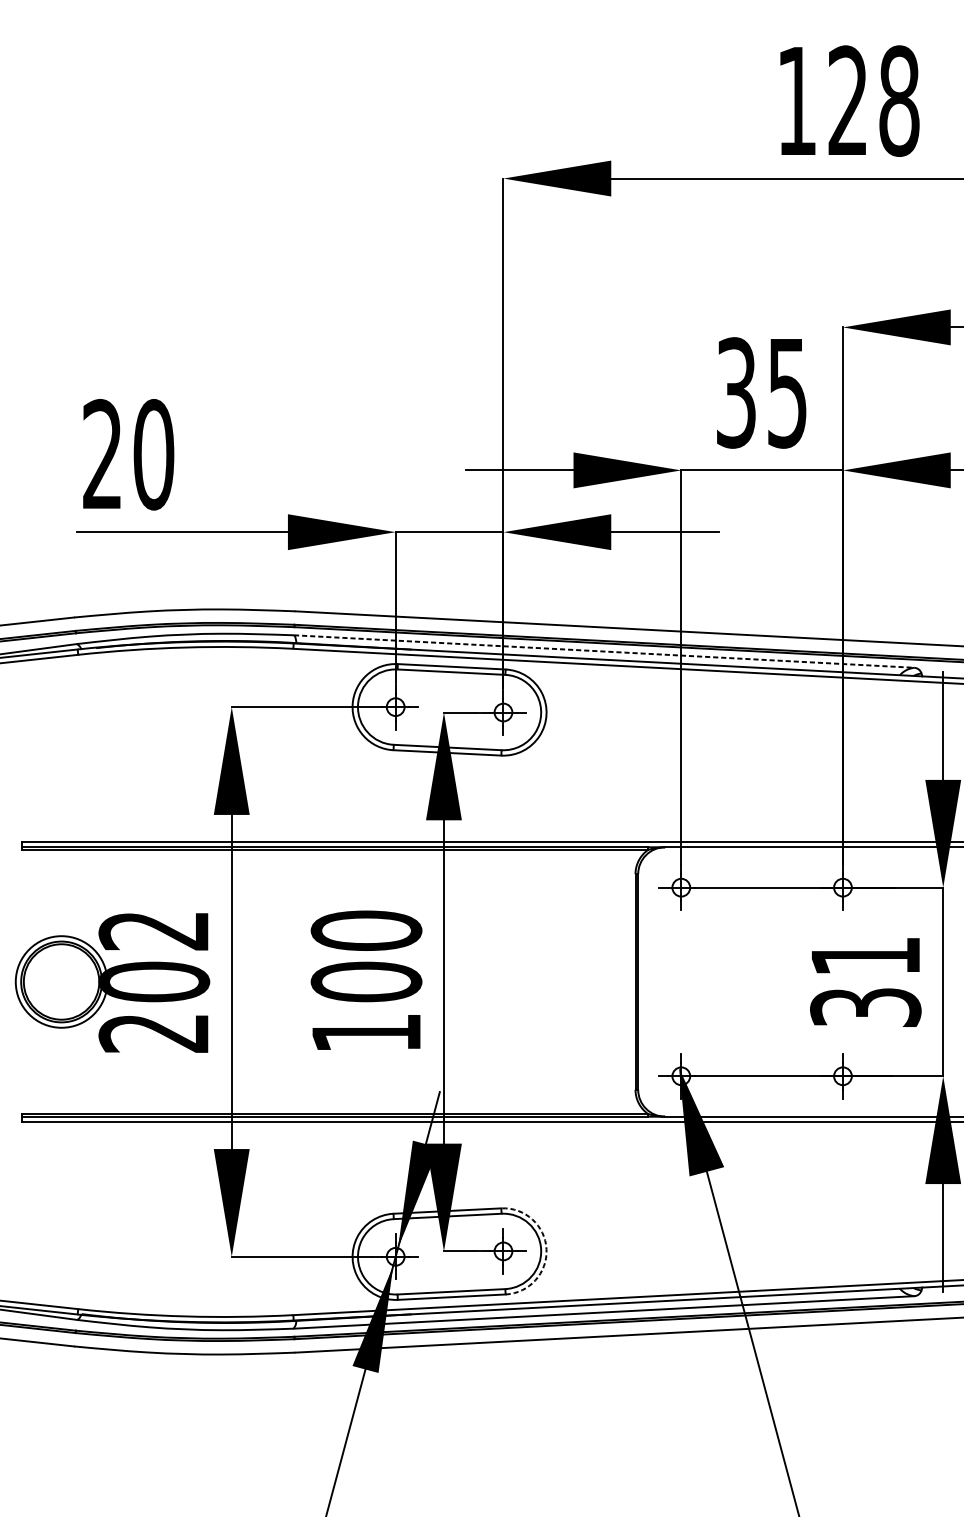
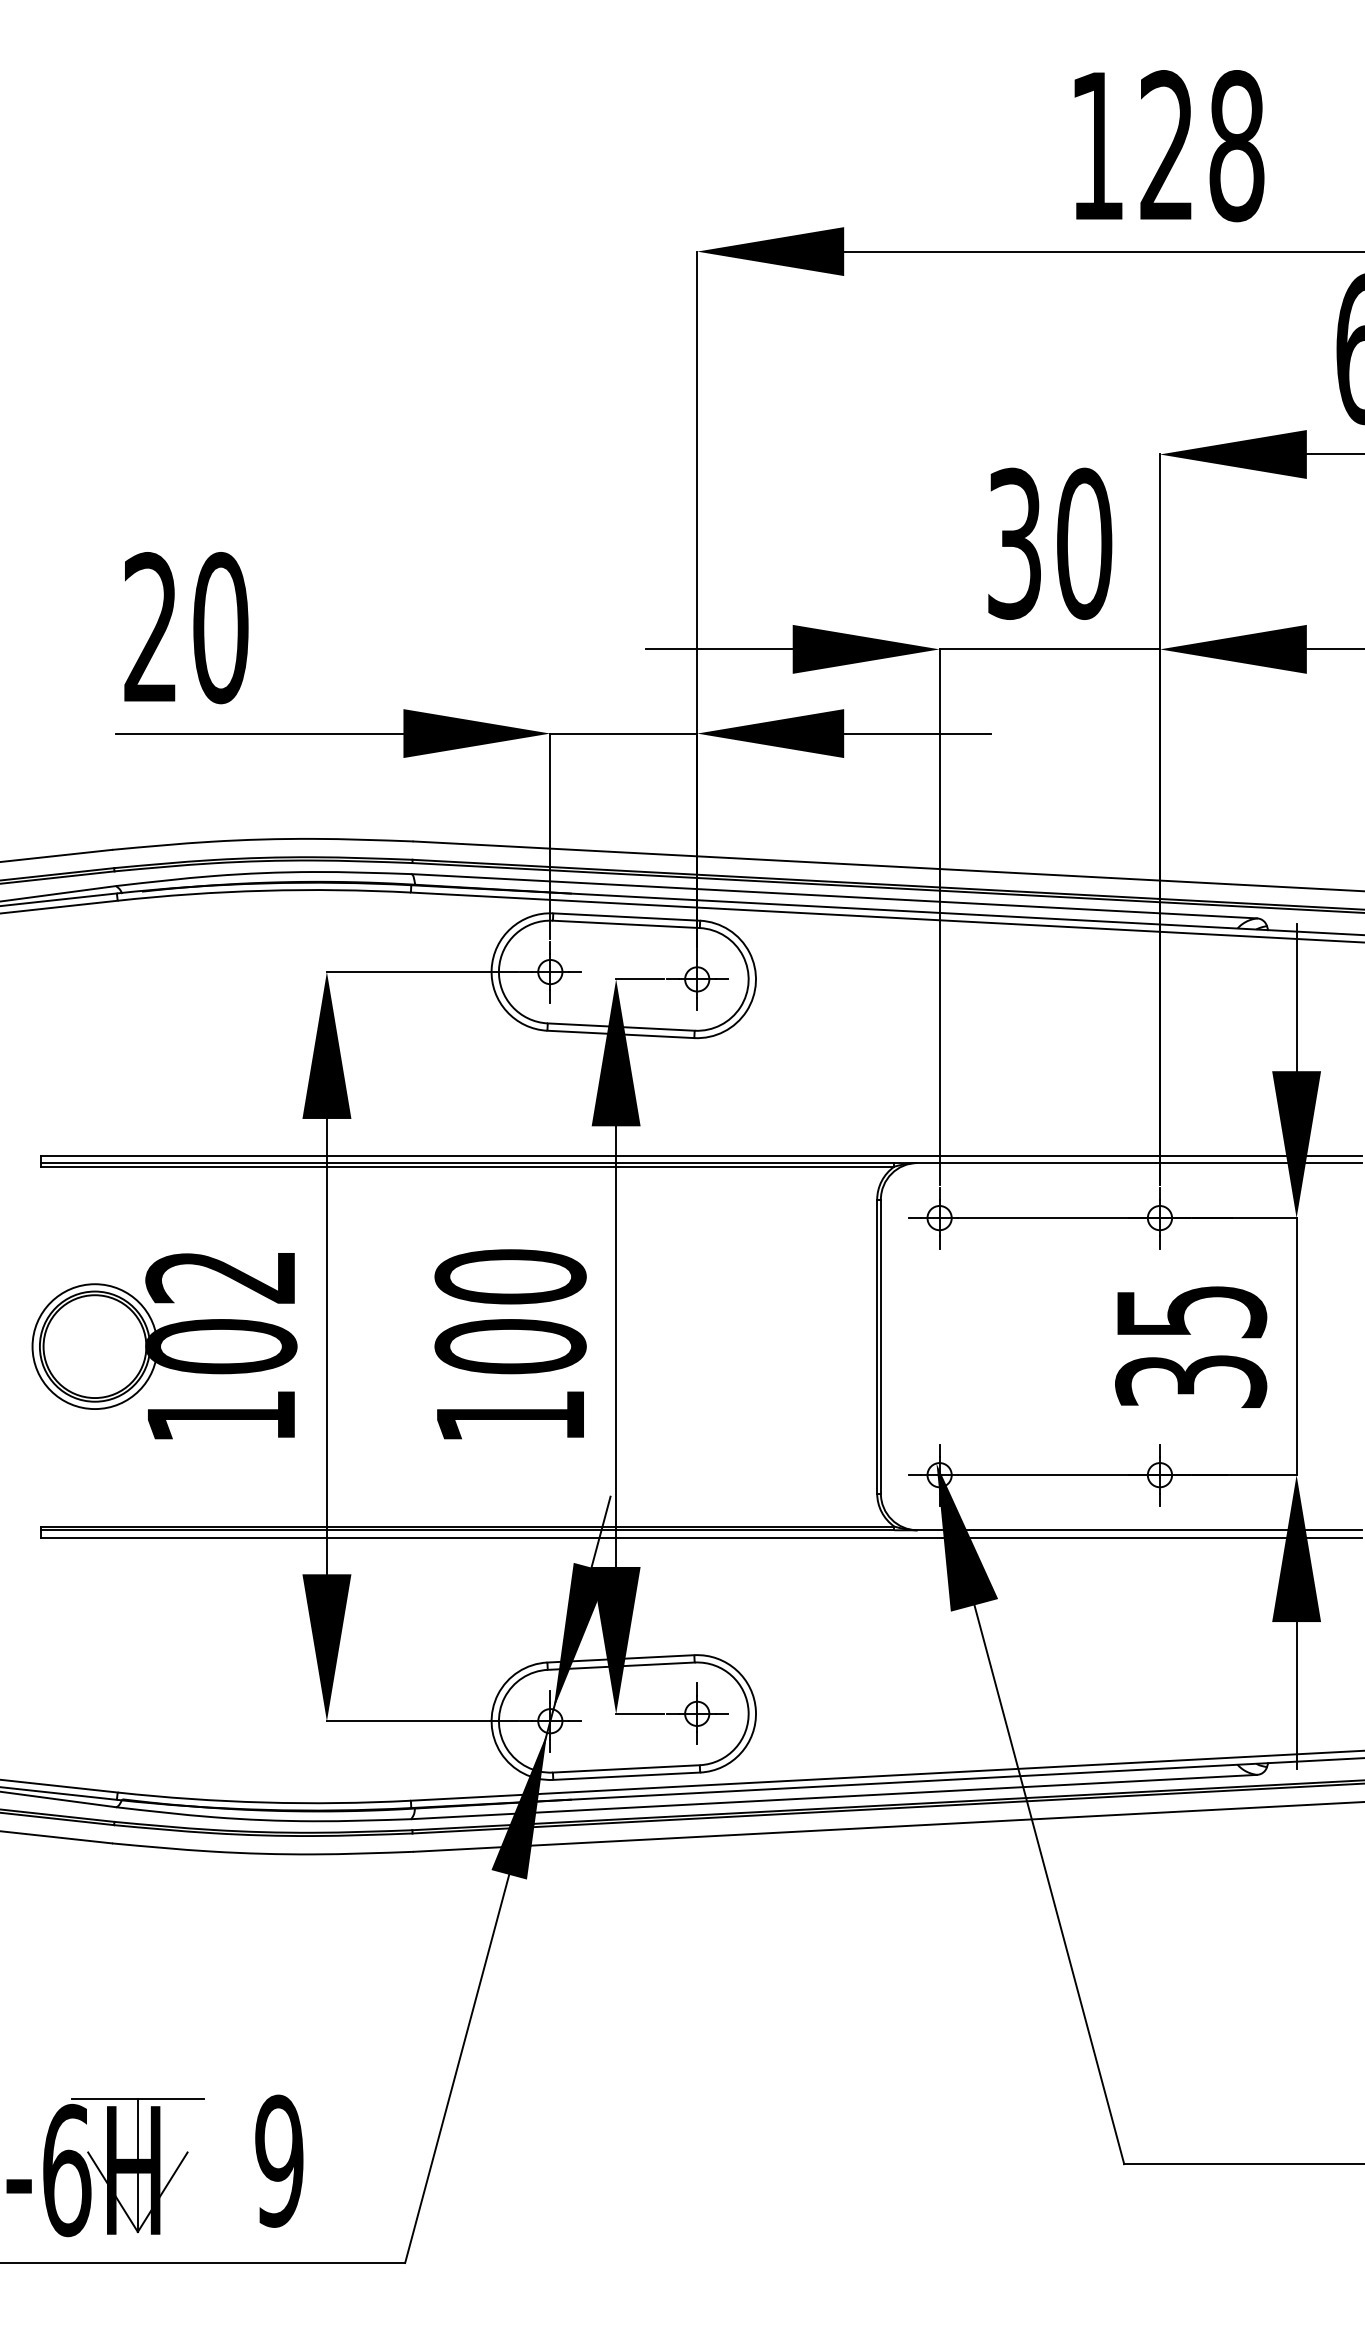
text: (787, 392) -> (1084, 543), 35 -> 30
line: (604, 651) -> (834, 896), dashed -> solid
text: (866, 956) -> (1192, 1312), 31 -> 35
text: (152, 1033) -> (219, 1417), 202 -> 102
arc: (546, 1248) -> (755, 1710), dashed -> solid

